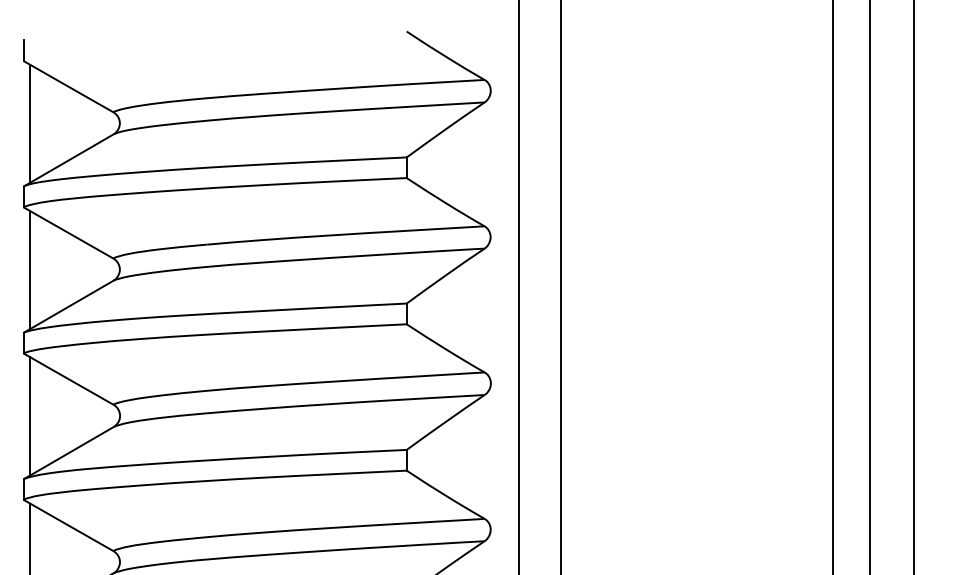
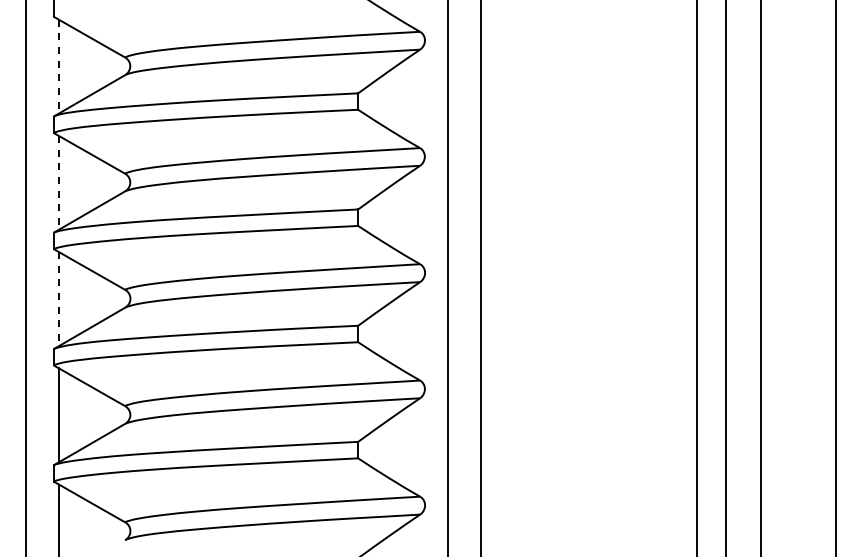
line: (30, 123) -> (59, 66), solid -> dashed
line: (30, 269) -> (59, 182), solid -> dashed
line: (30, 416) -> (59, 299), solid -> dashed

